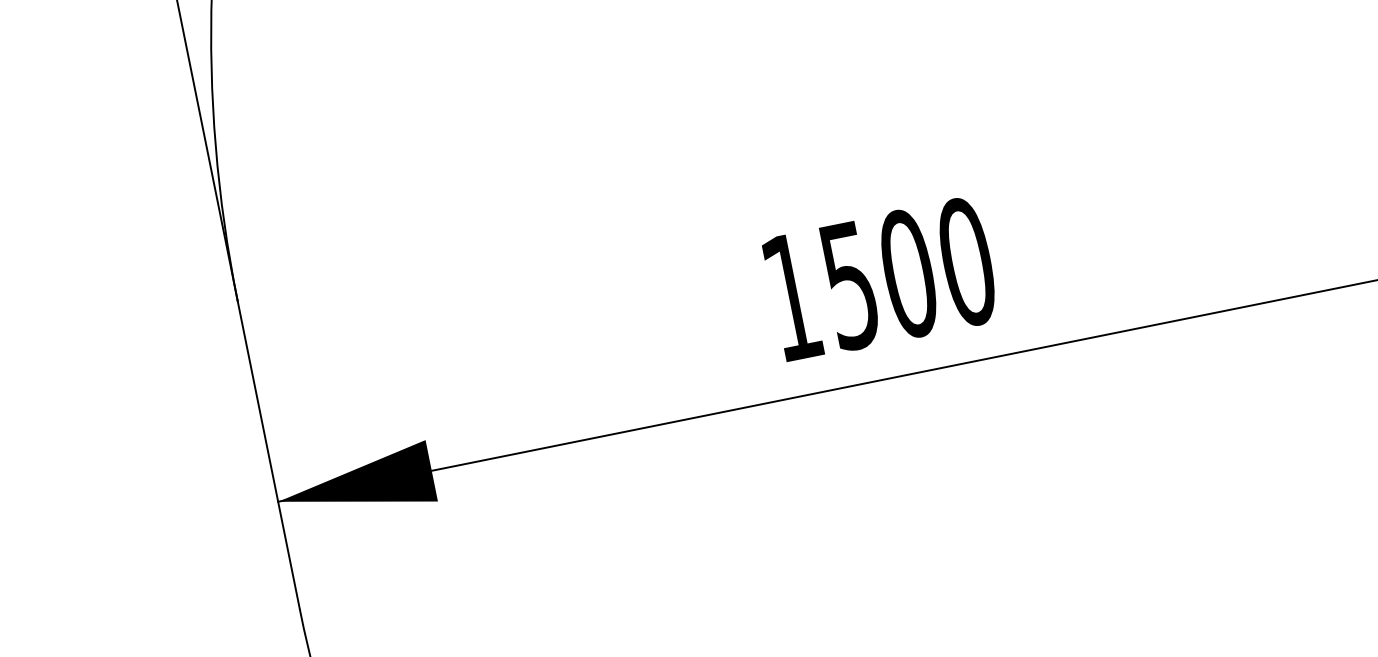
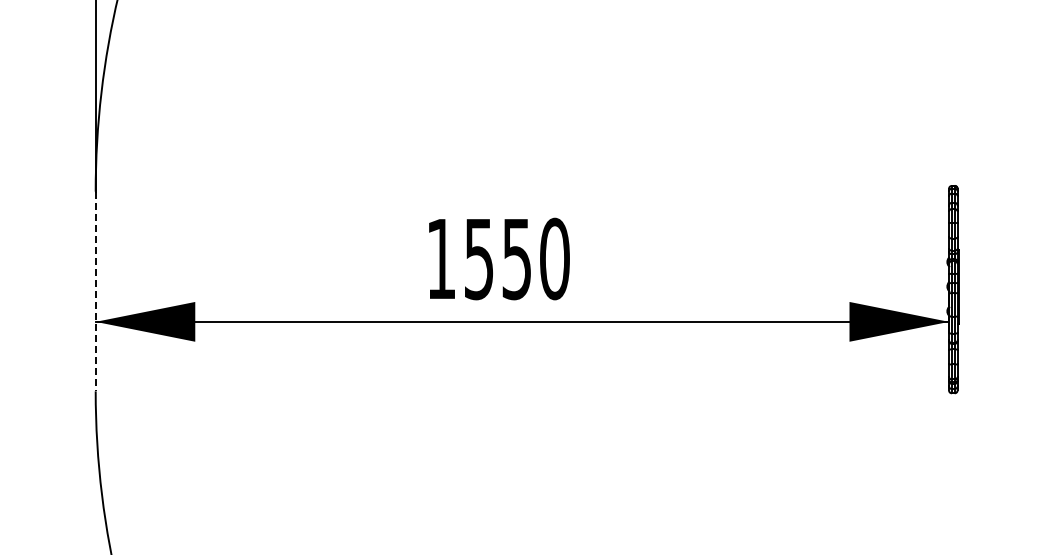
text: (909, 272) -> (517, 258), 1500 -> 1550
line: (268, 454) -> (95, 291), solid -> dashed

